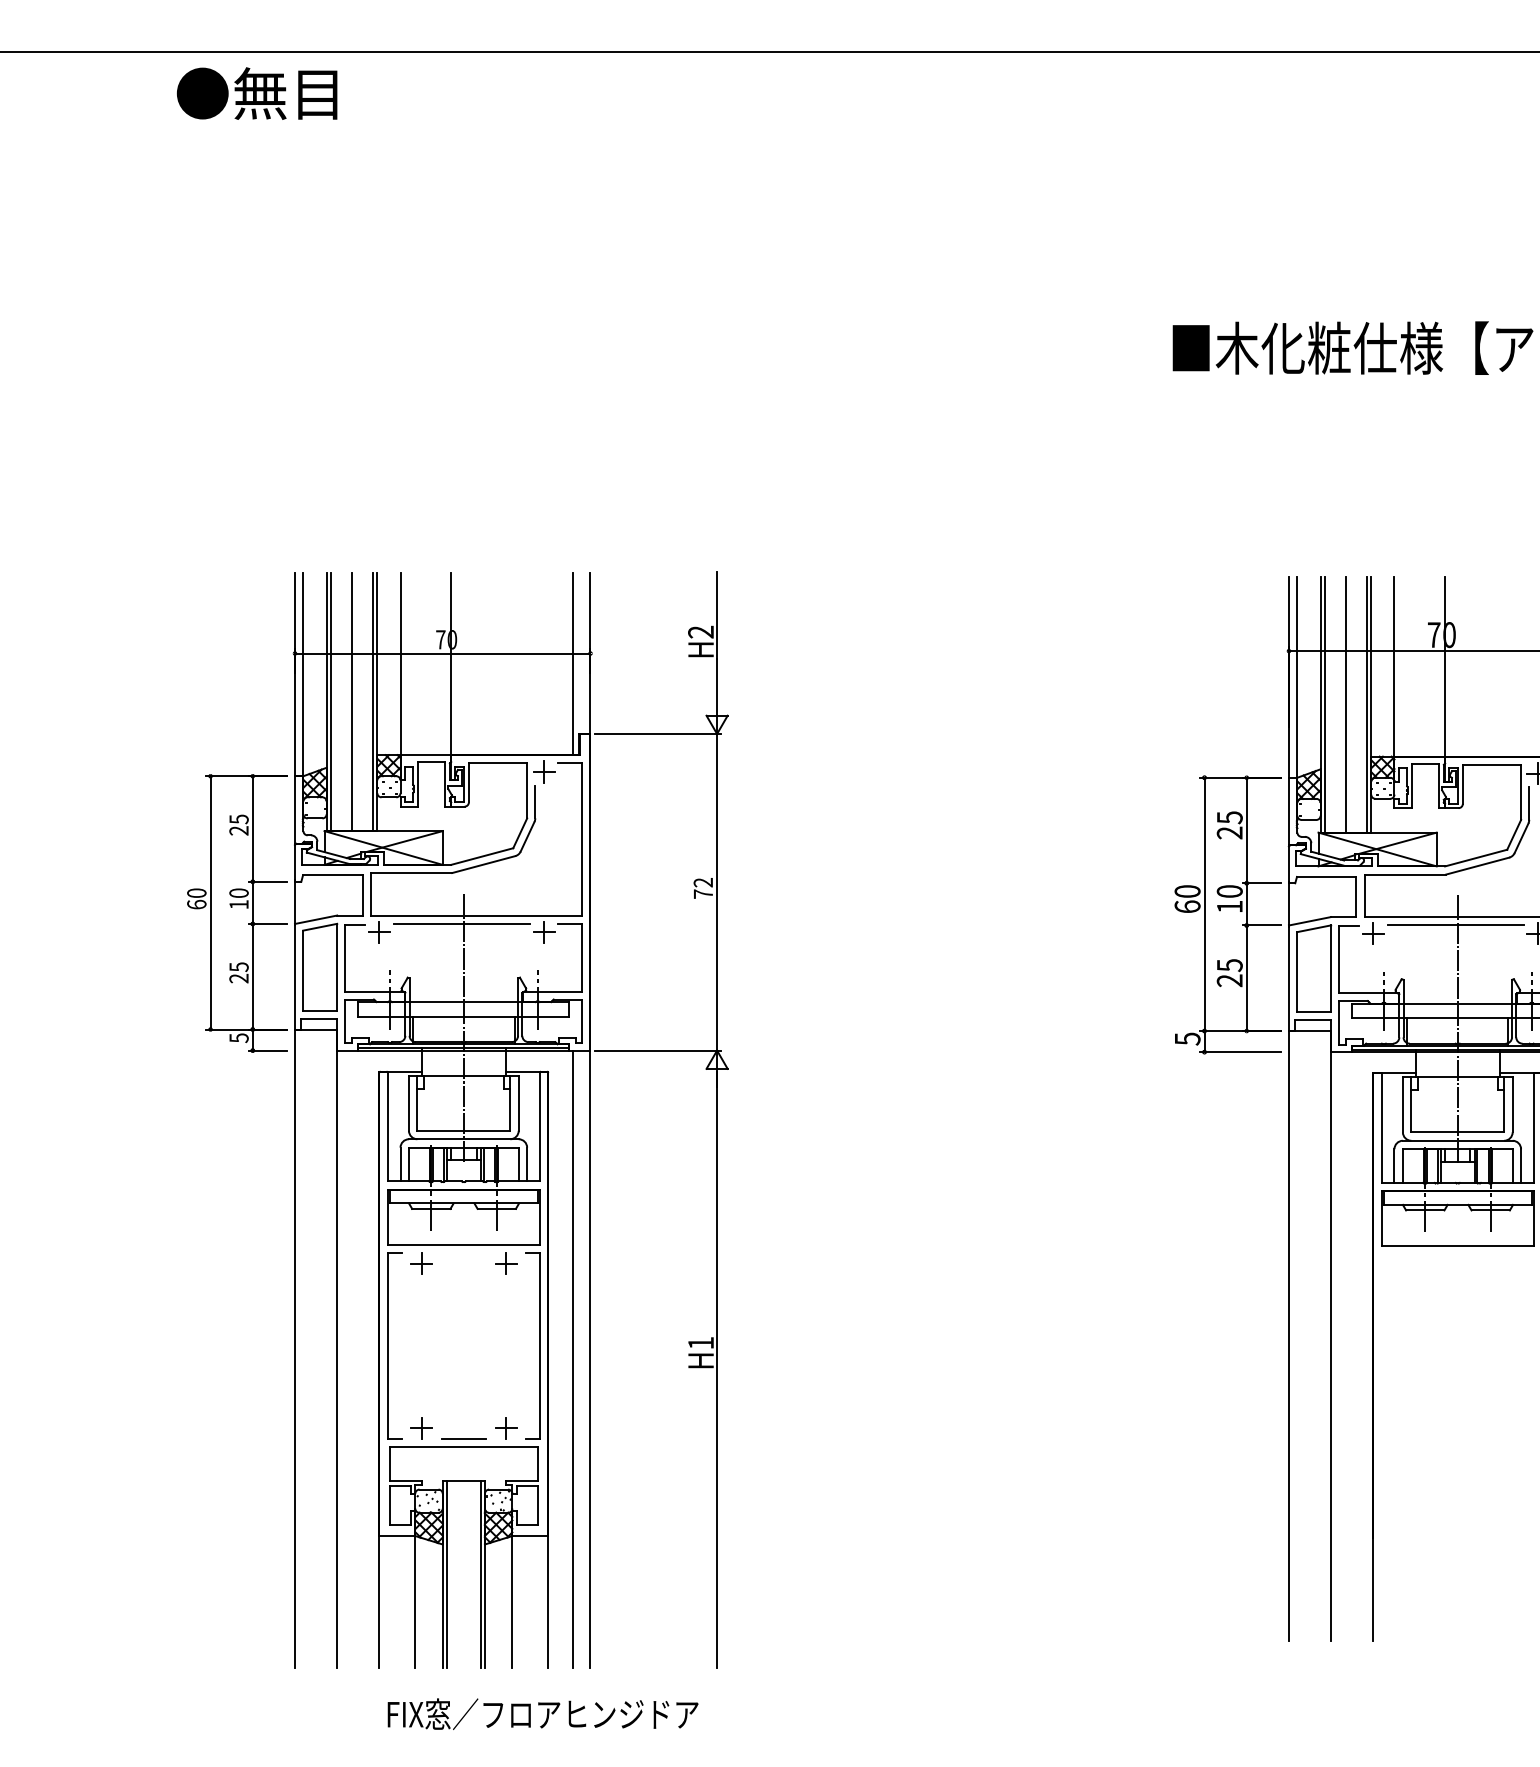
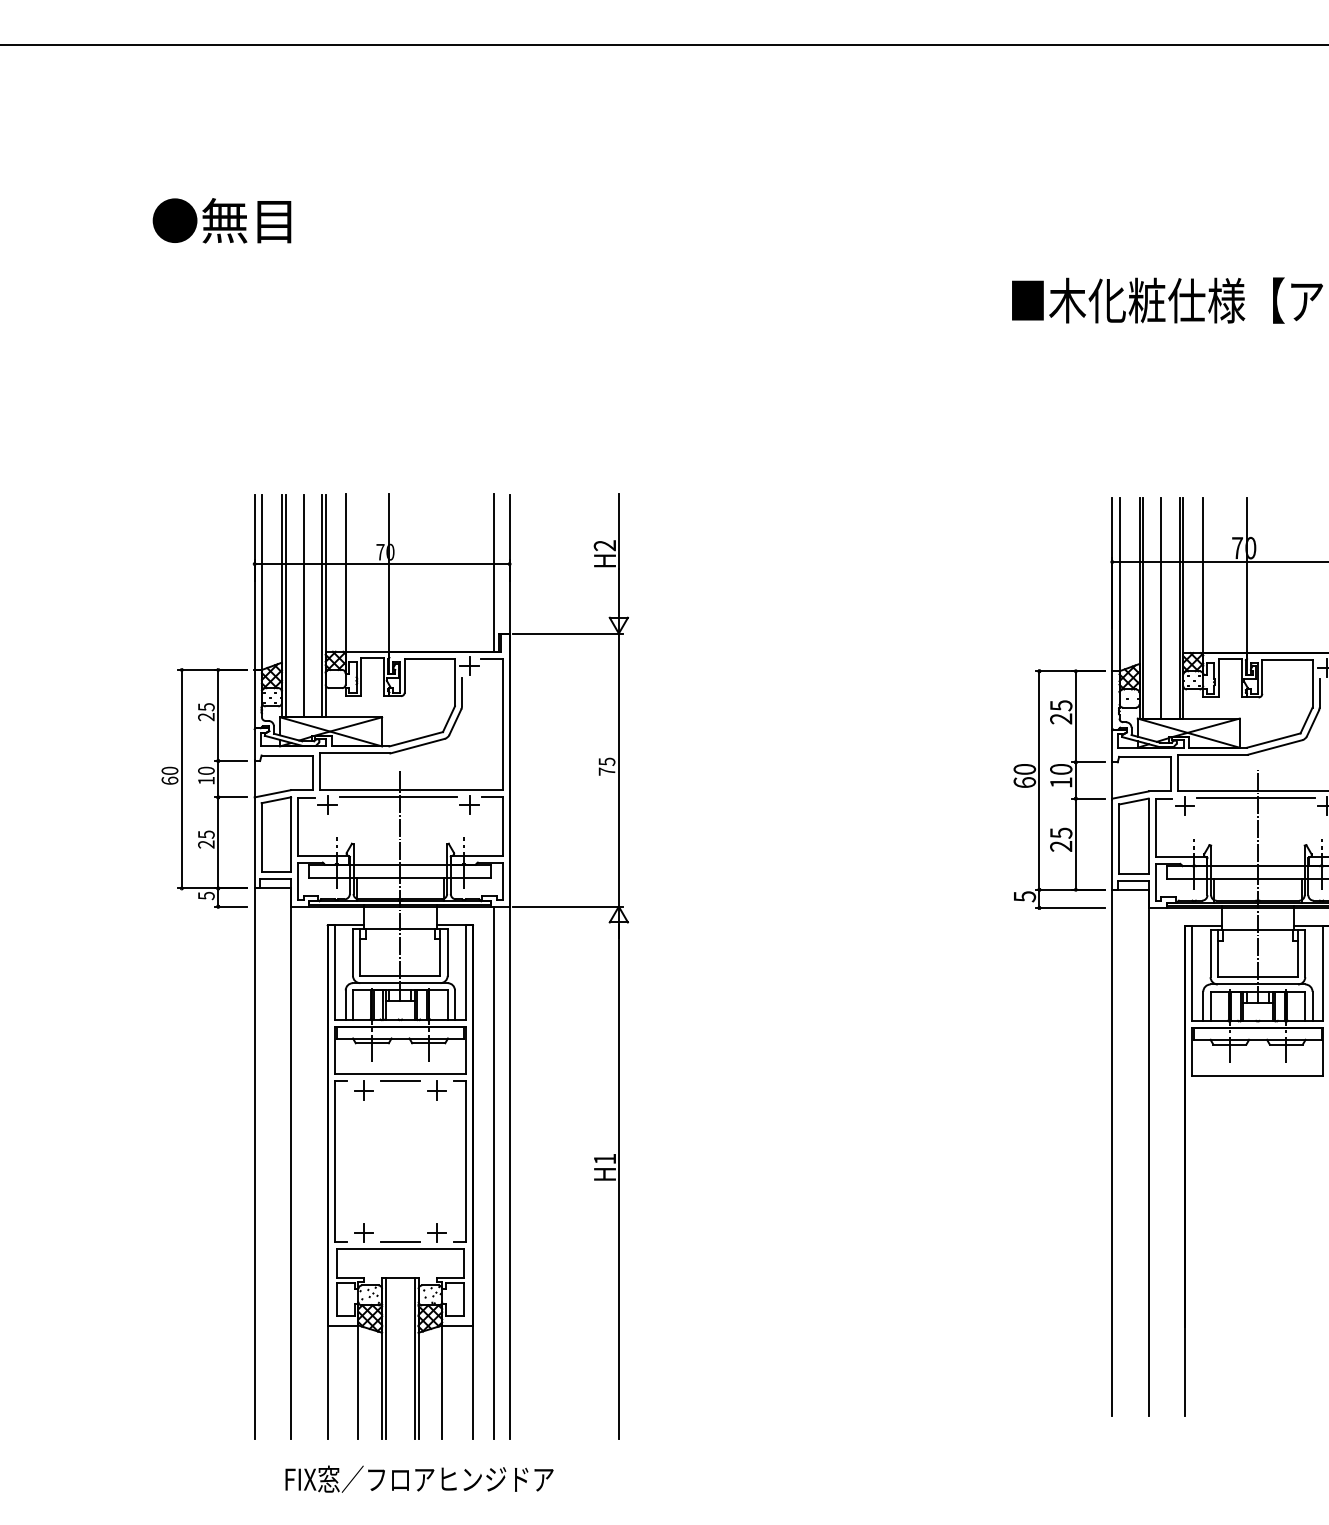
text: (257, 93) -> (222, 220), moved
text: (703, 882) -> (607, 761), 72 -> 75
line: (463, 1253) -> (400, 1081), added
text: (542, 1713) -> (419, 1478), moved

